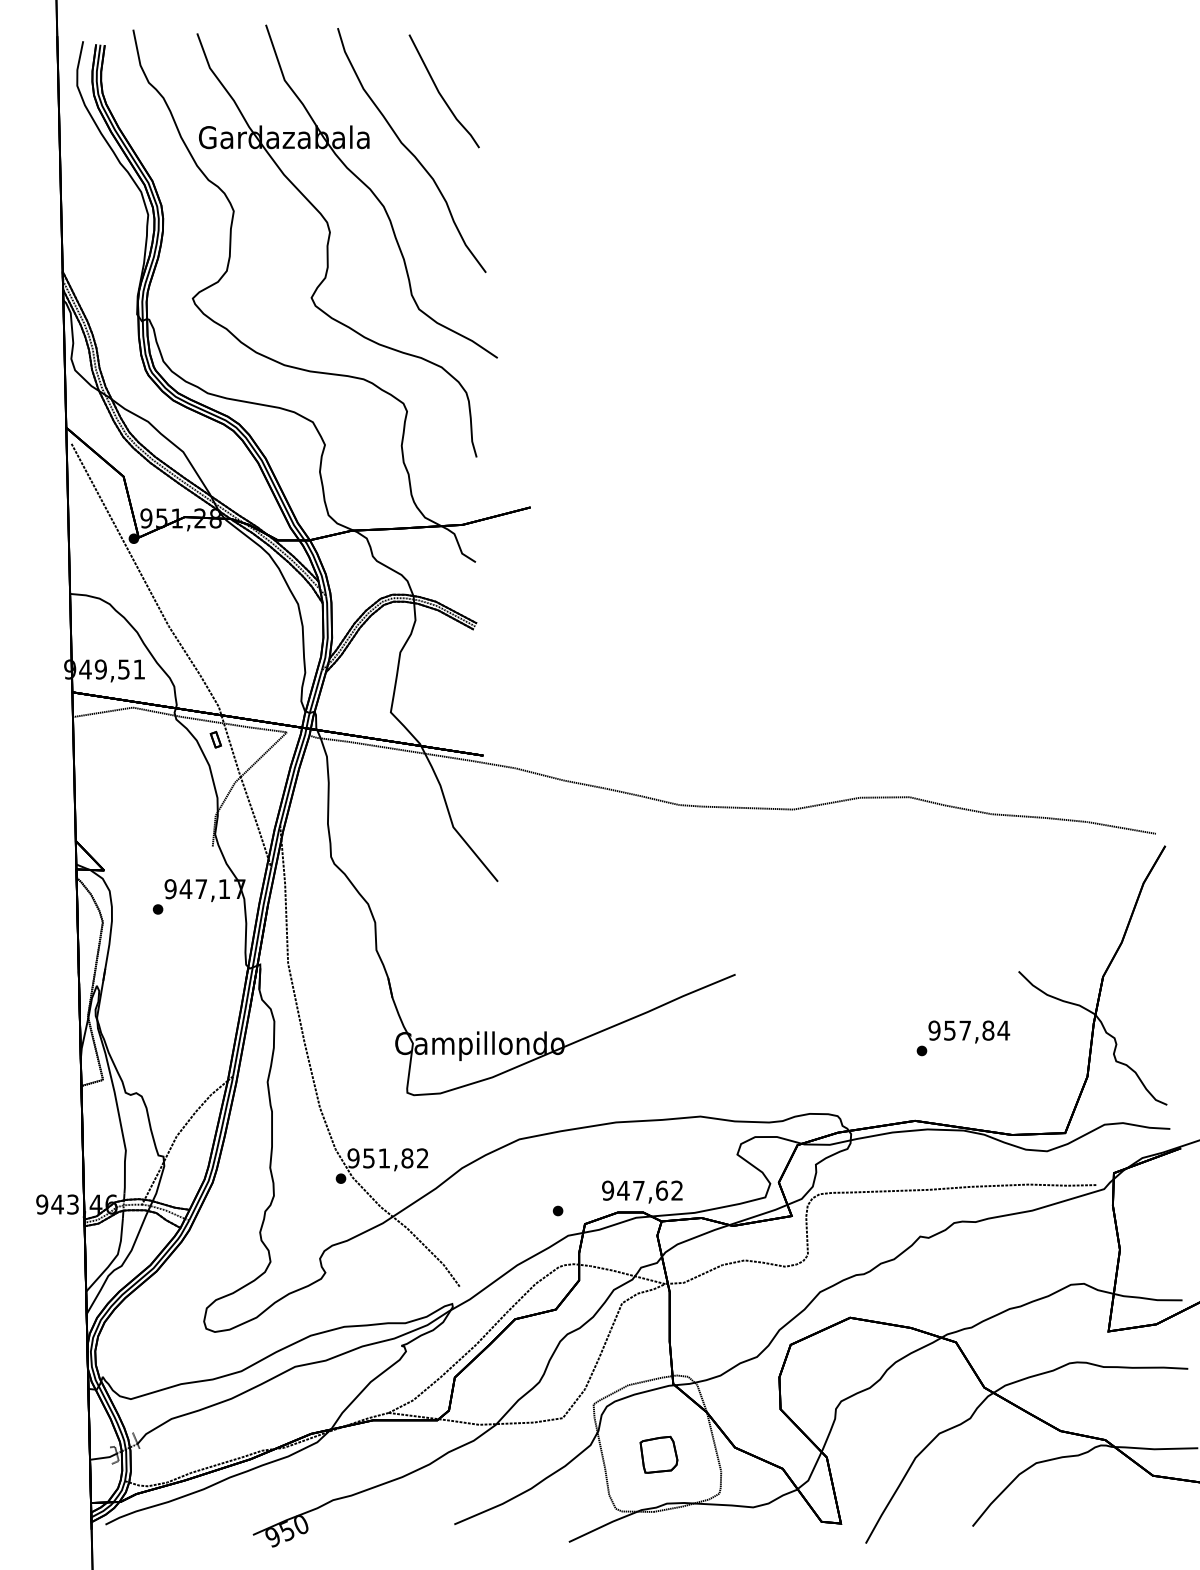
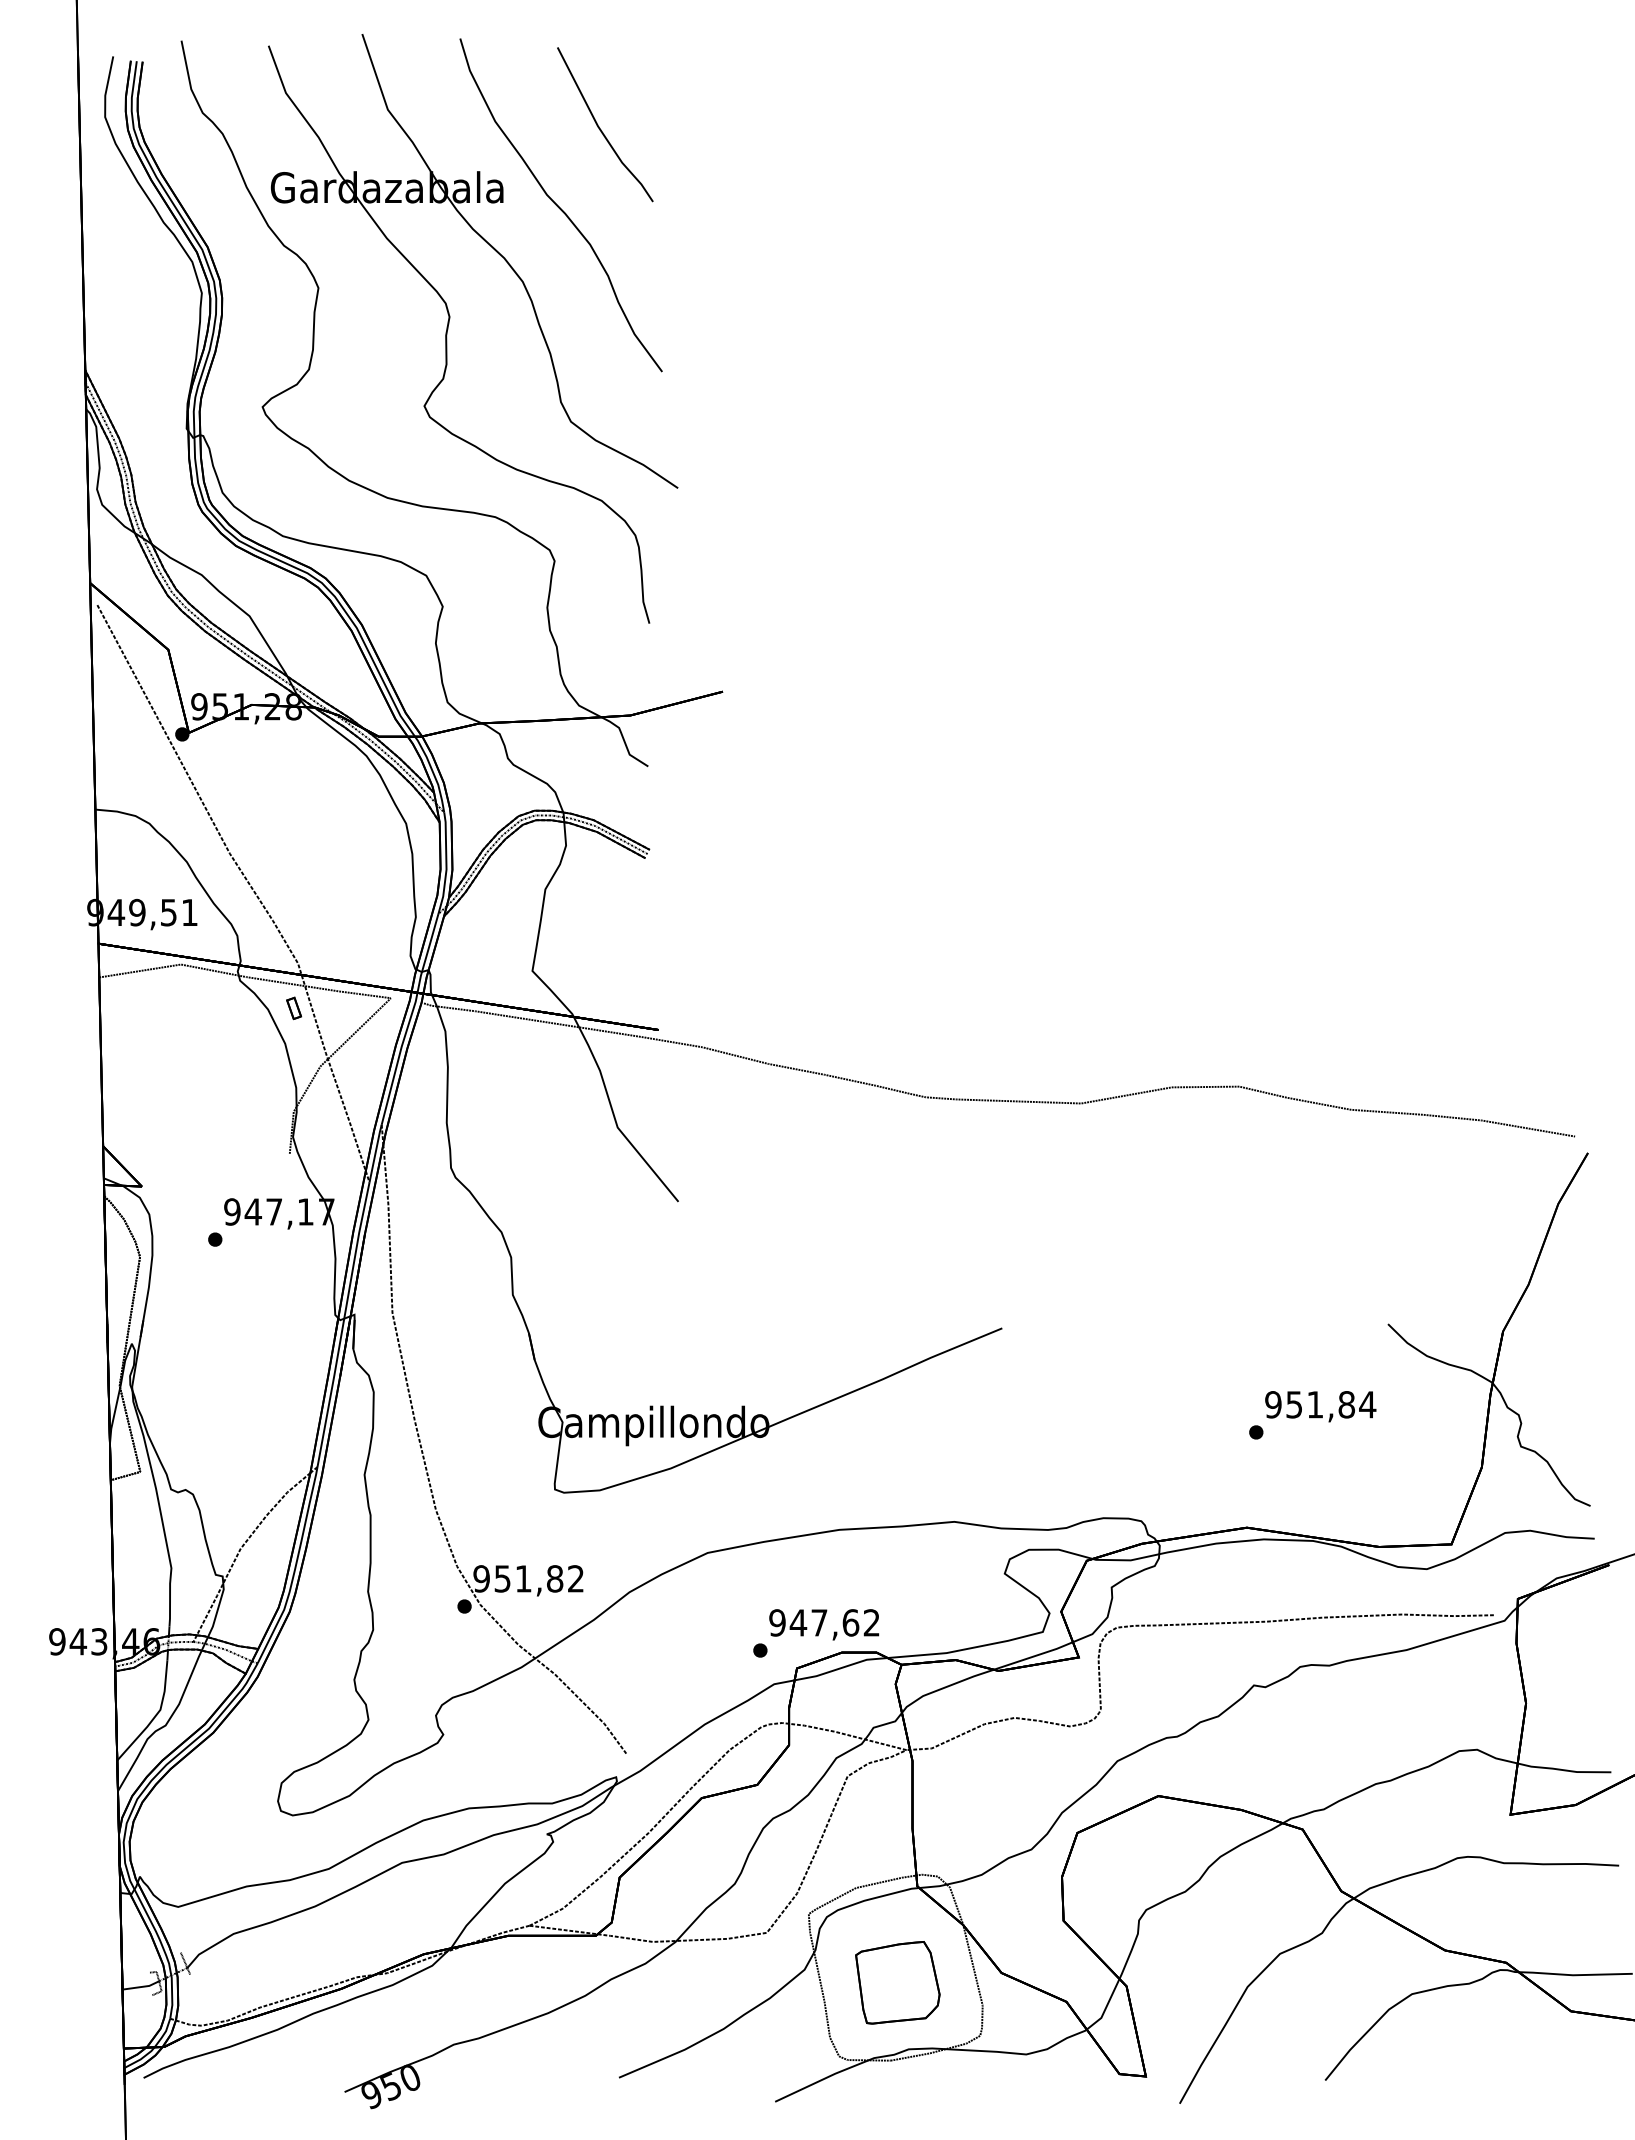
text: (965, 1030) -> (1315, 1404), 957,84 -> 951,84
text: (642, 1191) -> (824, 1624), moved
part: (658, 1454) -> (897, 1982), size x1.67

